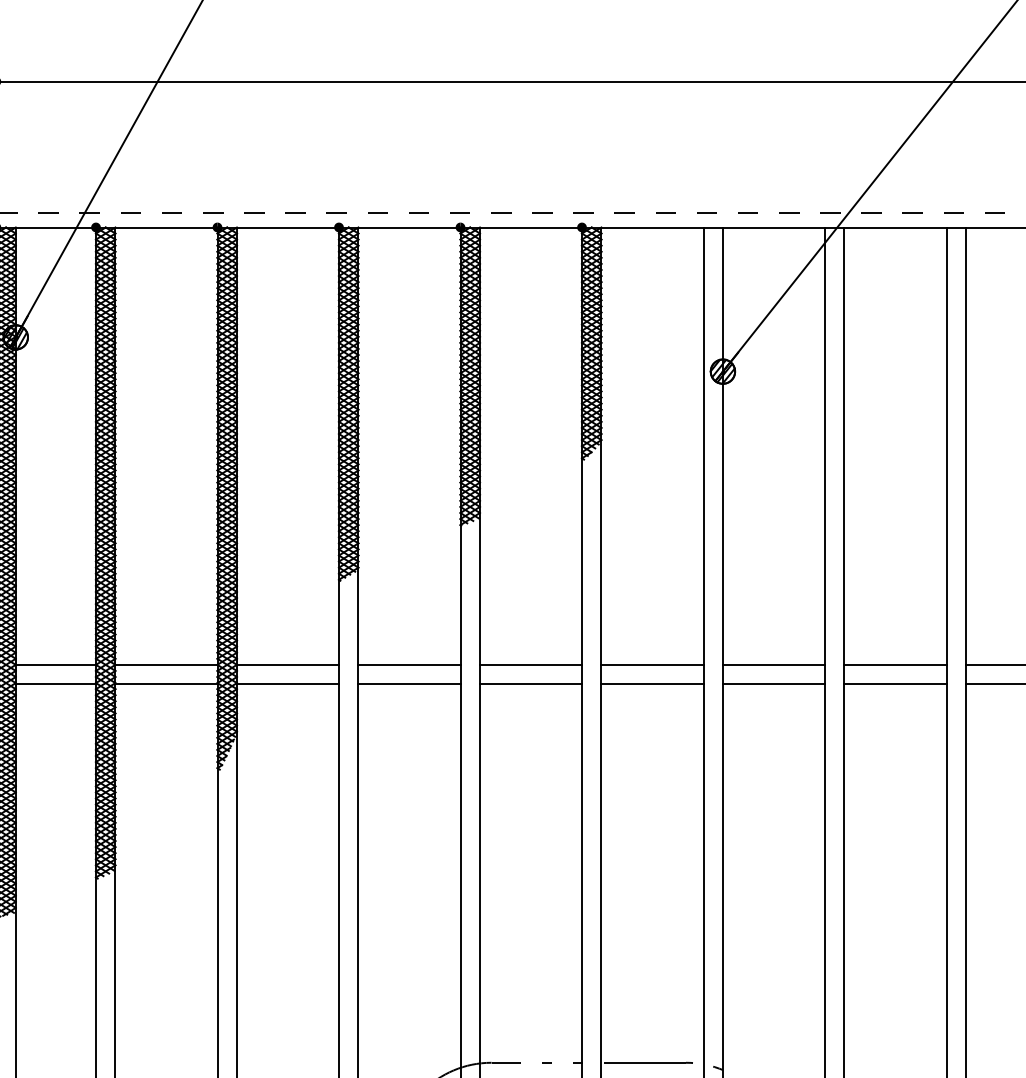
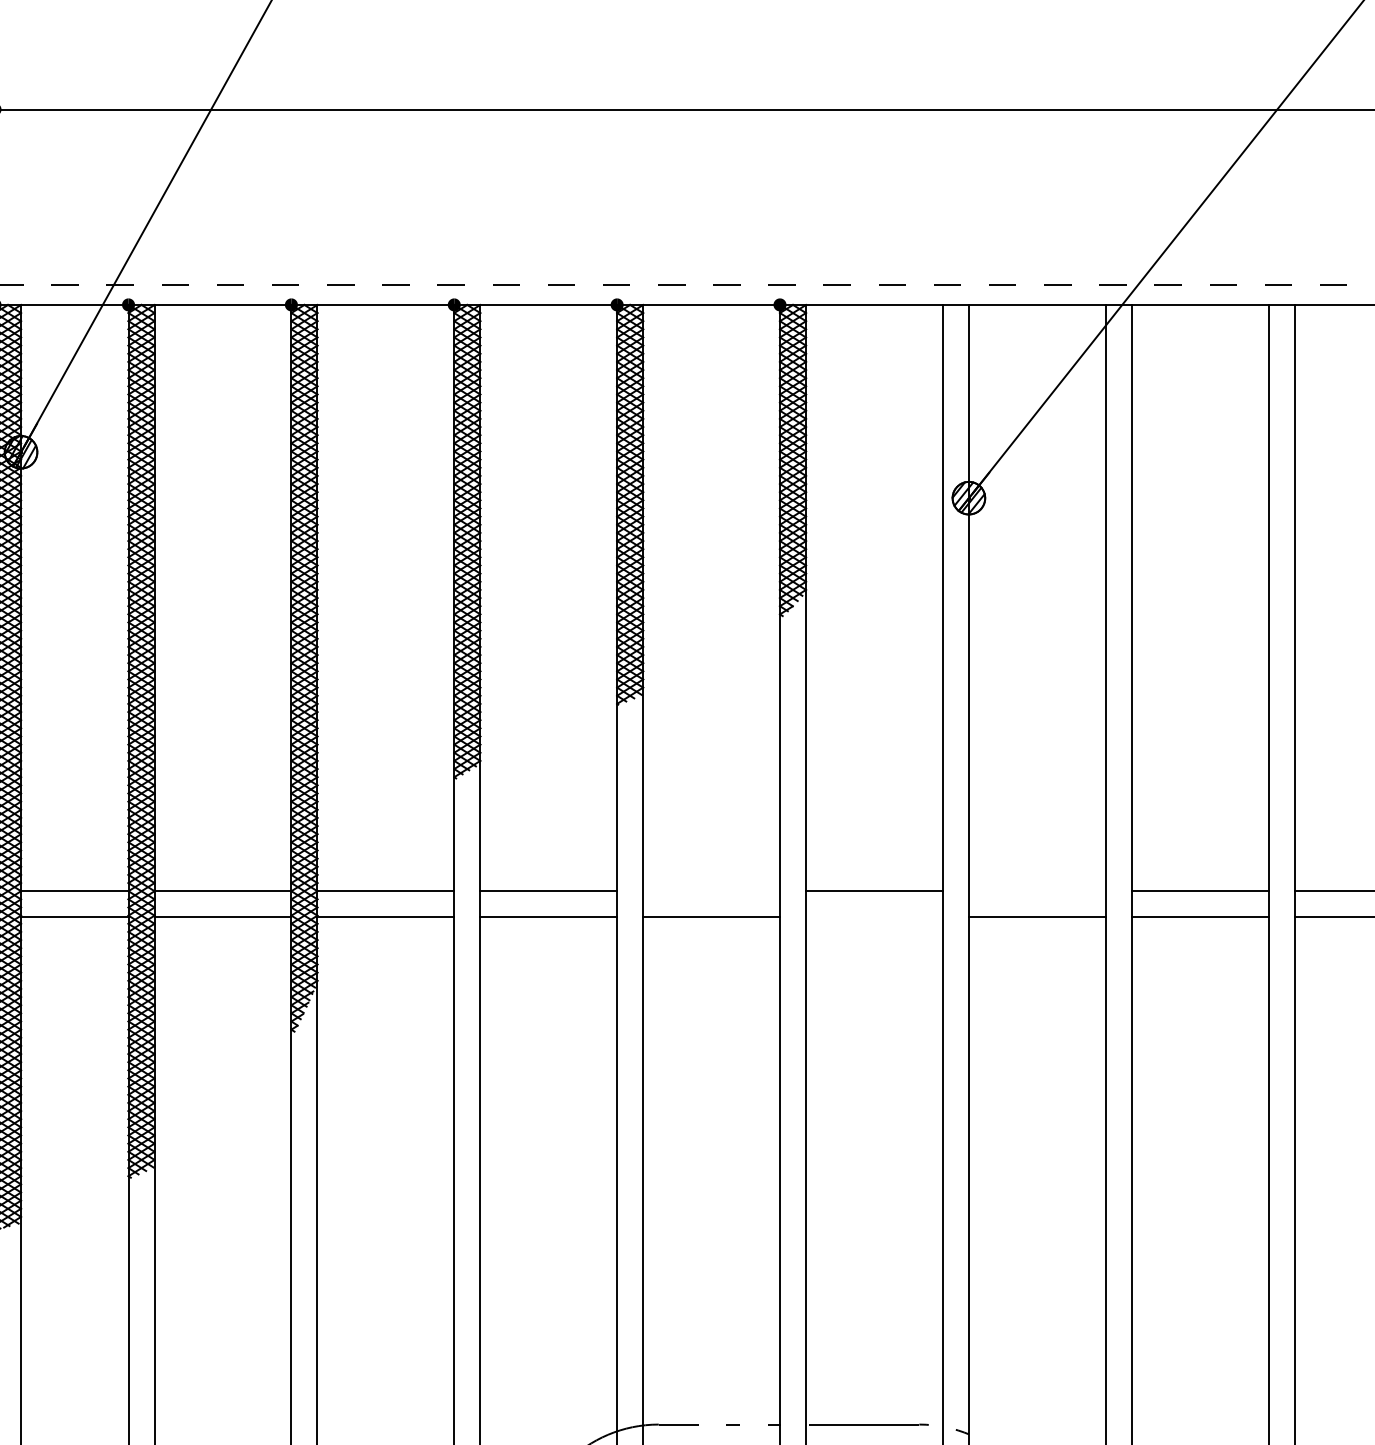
line: (530, 664) -> (710, 890), removed
line: (773, 664) -> (1036, 890), removed
line: (652, 684) -> (874, 917), removed

